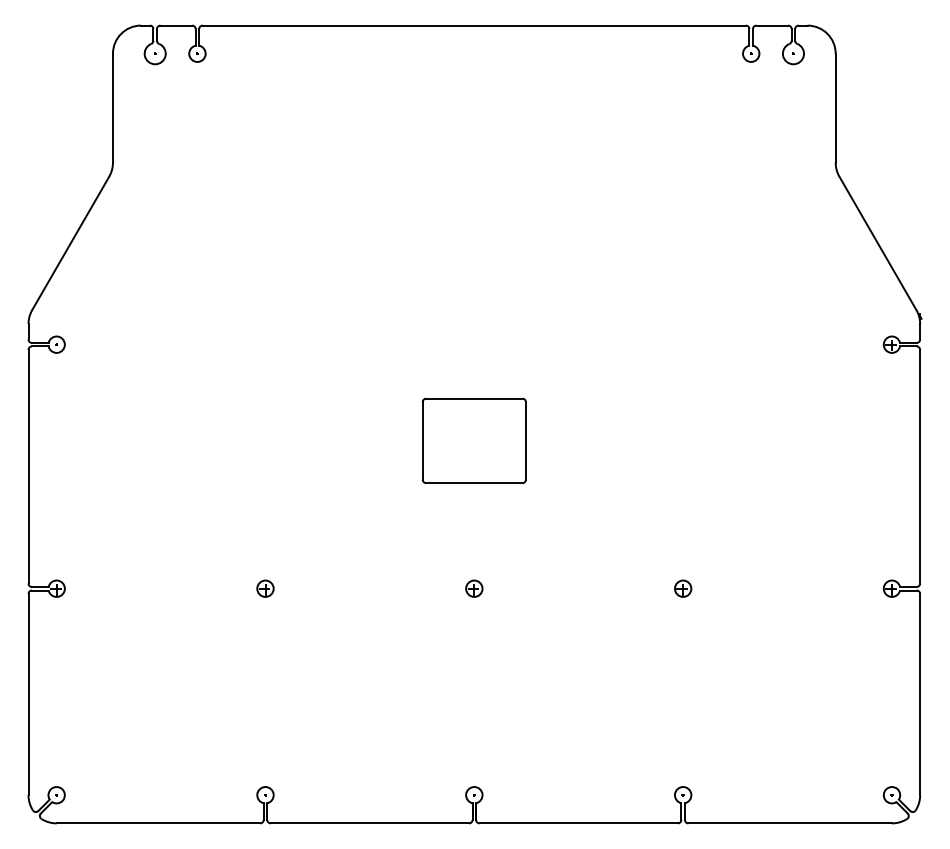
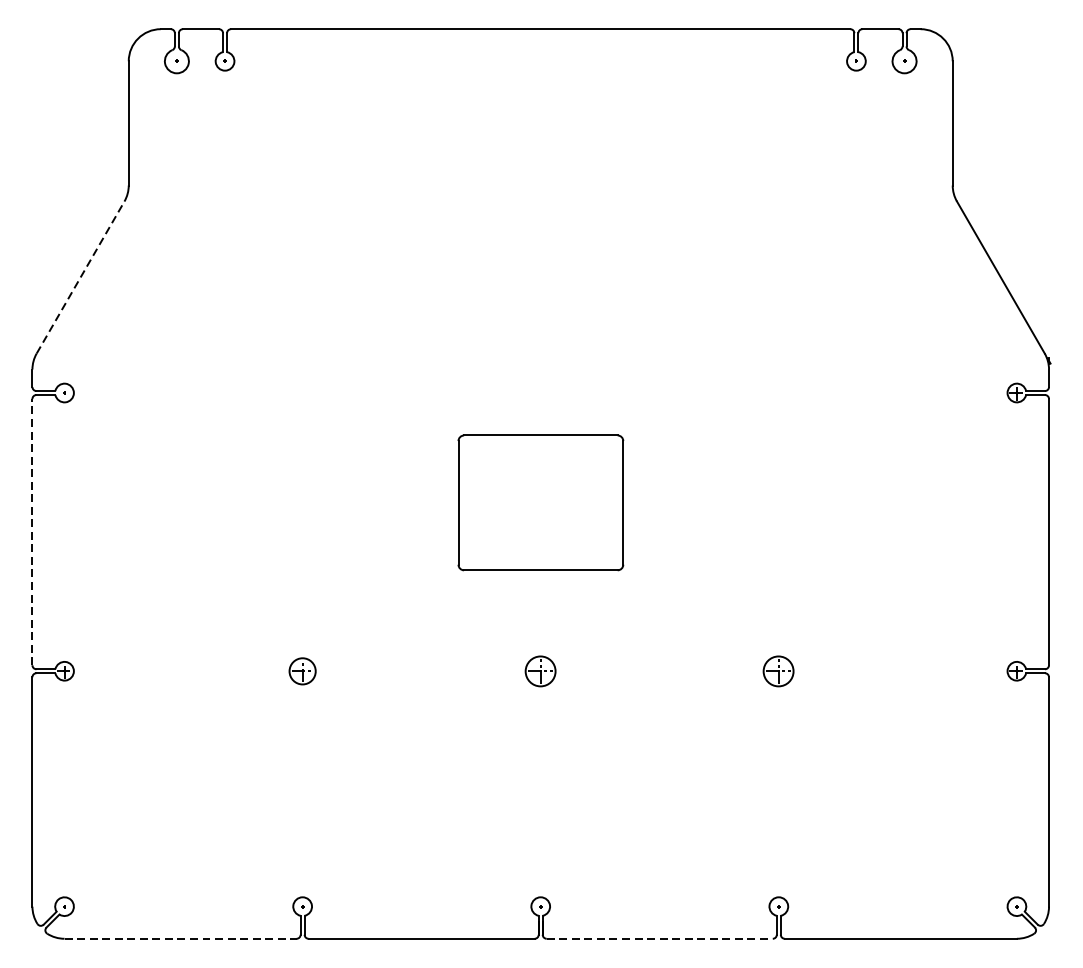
line: (70, 243) -> (80, 277), solid -> dashed
part: (473, 440) -> (539, 502), size x1.4
line: (28, 466) -> (32, 531), solid -> dashed
part: (265, 588) -> (302, 670), size x1.4
part: (474, 588) -> (540, 670), size x1.6
part: (683, 588) -> (779, 670), size x1.6
line: (158, 823) -> (180, 938), solid -> dashed
line: (579, 823) -> (660, 938), solid -> dashed

